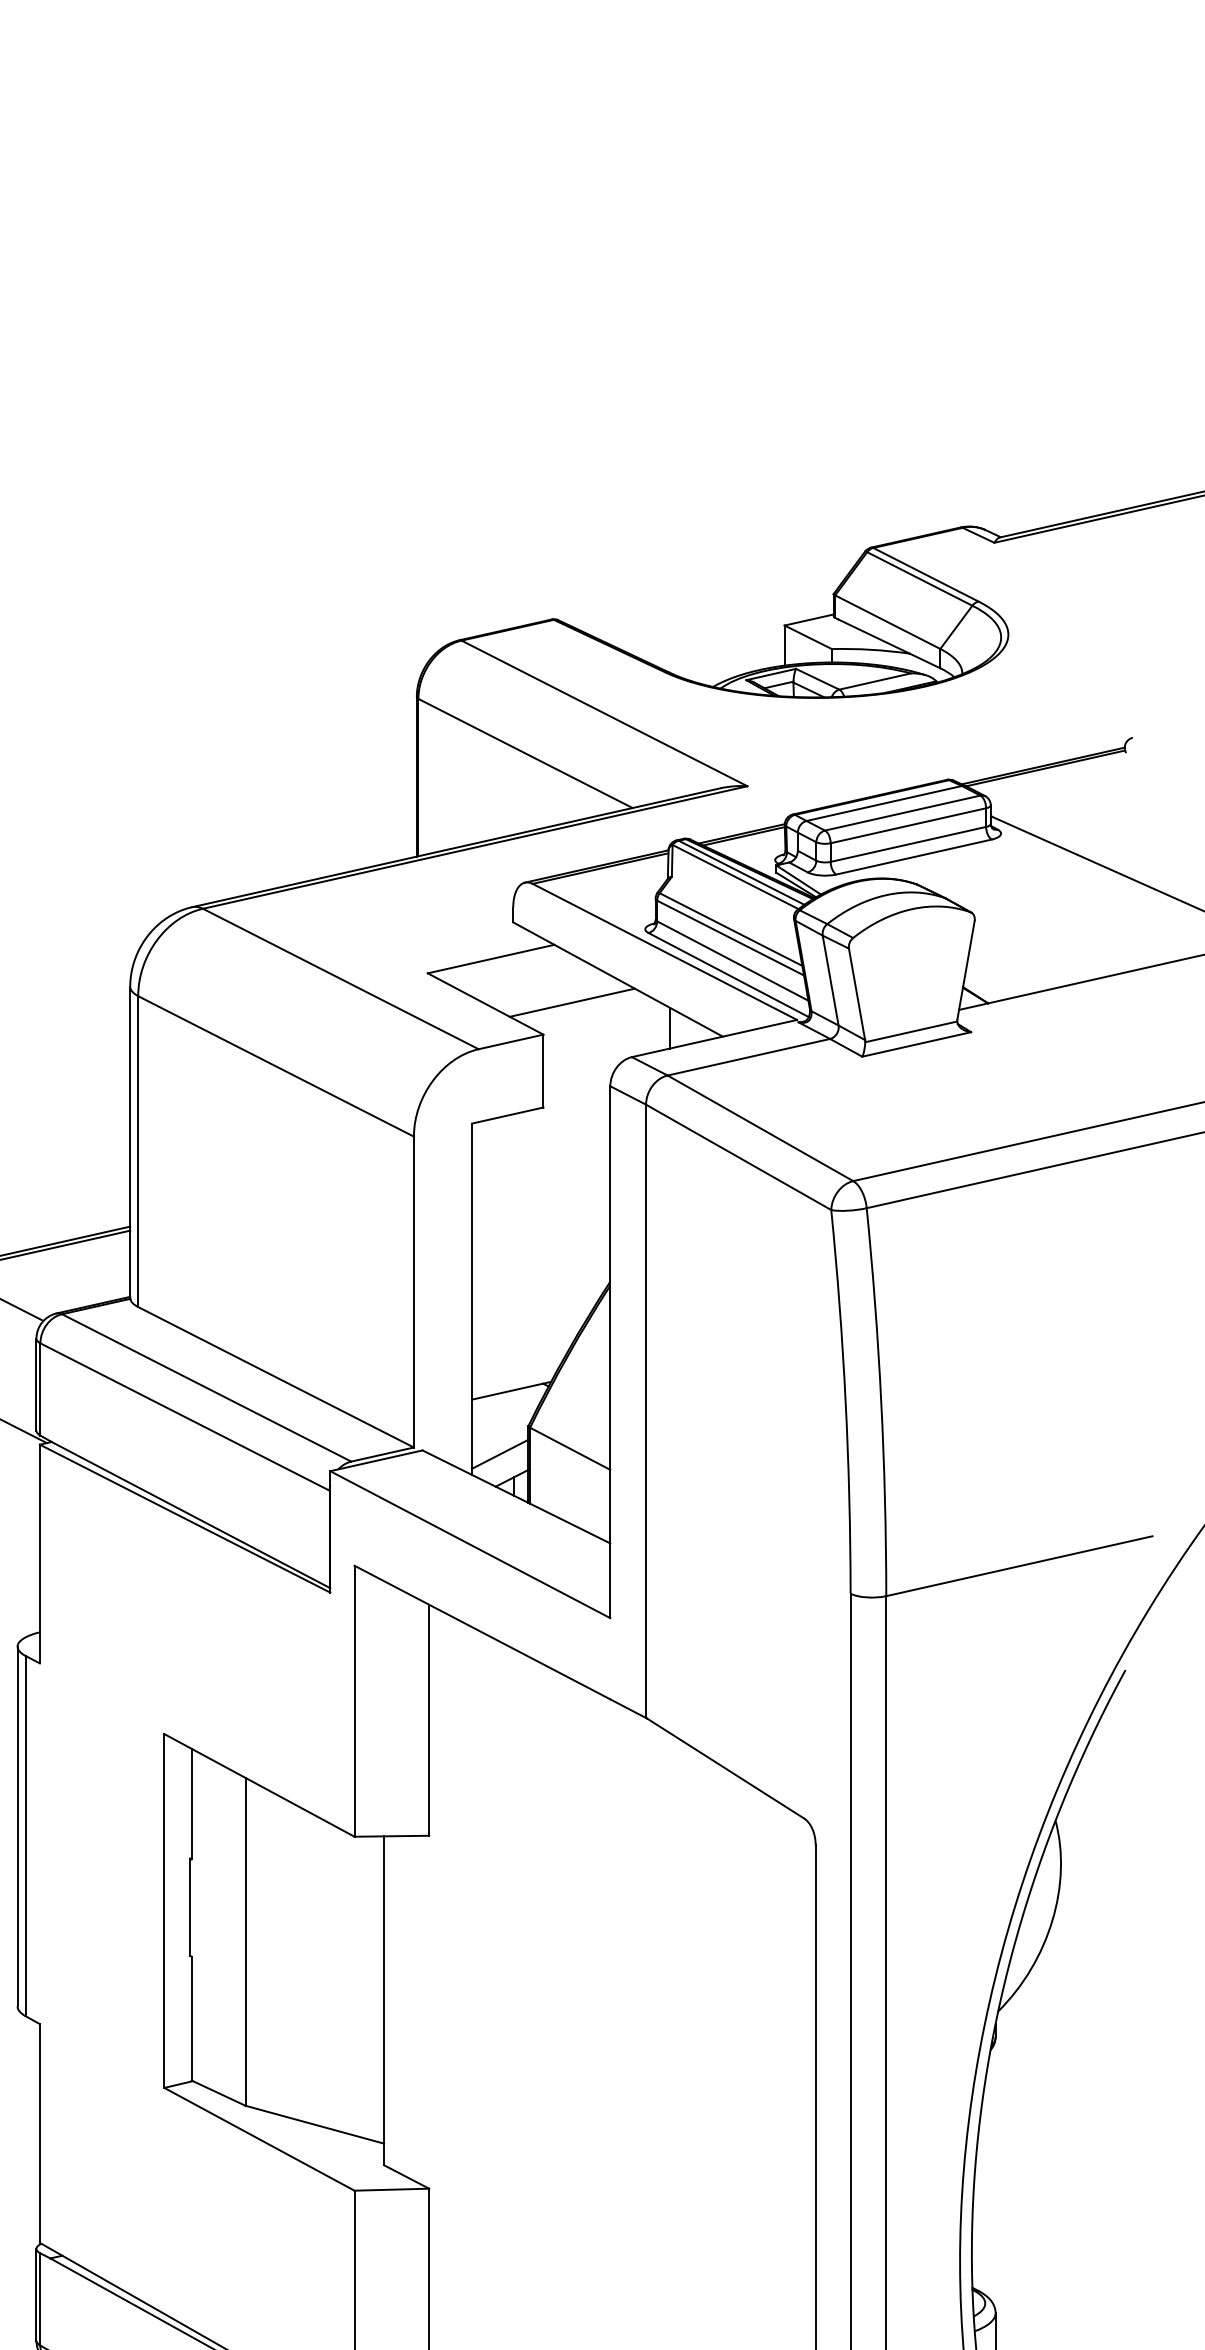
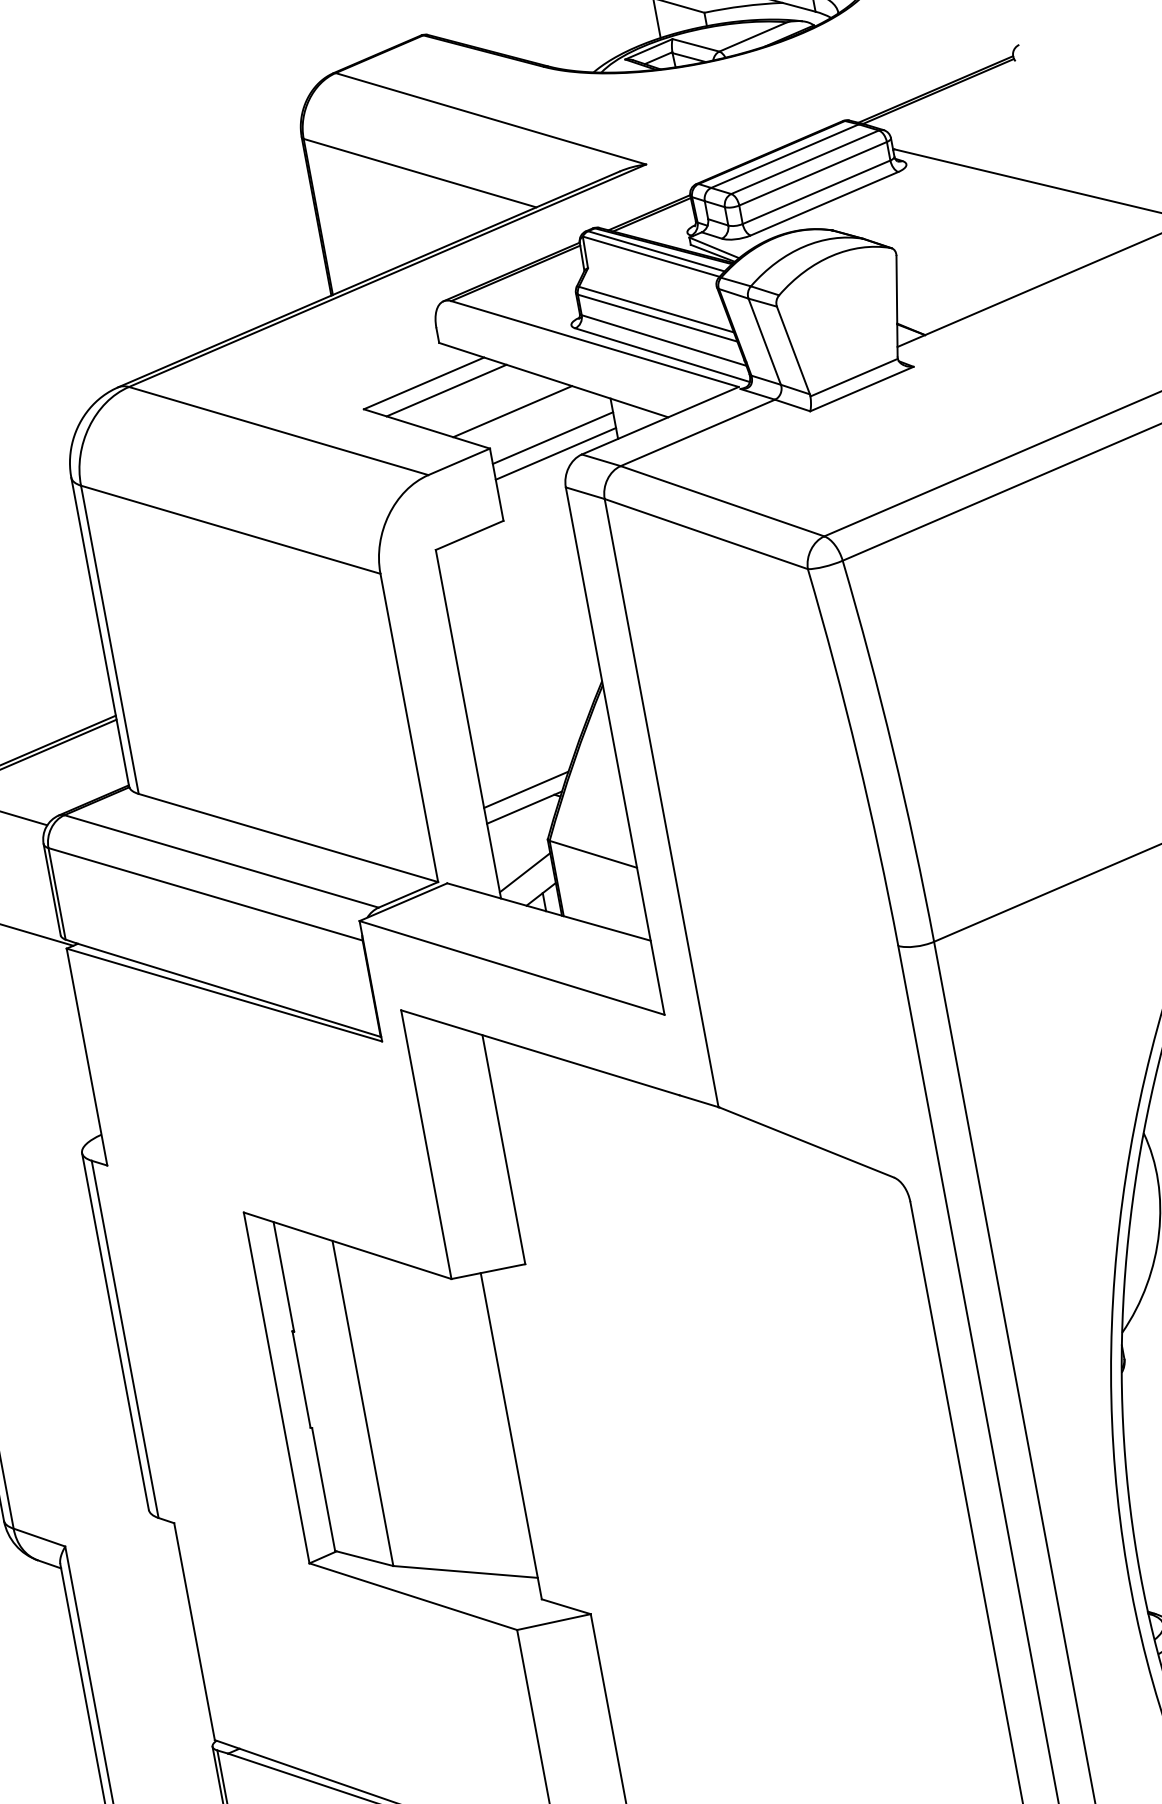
line: (511, 970) -> (446, 390), added
line: (606, 1035) -> (552, 437), added
line: (606, 1051) -> (555, 453), added
line: (516, 1373) -> (526, 789), added

